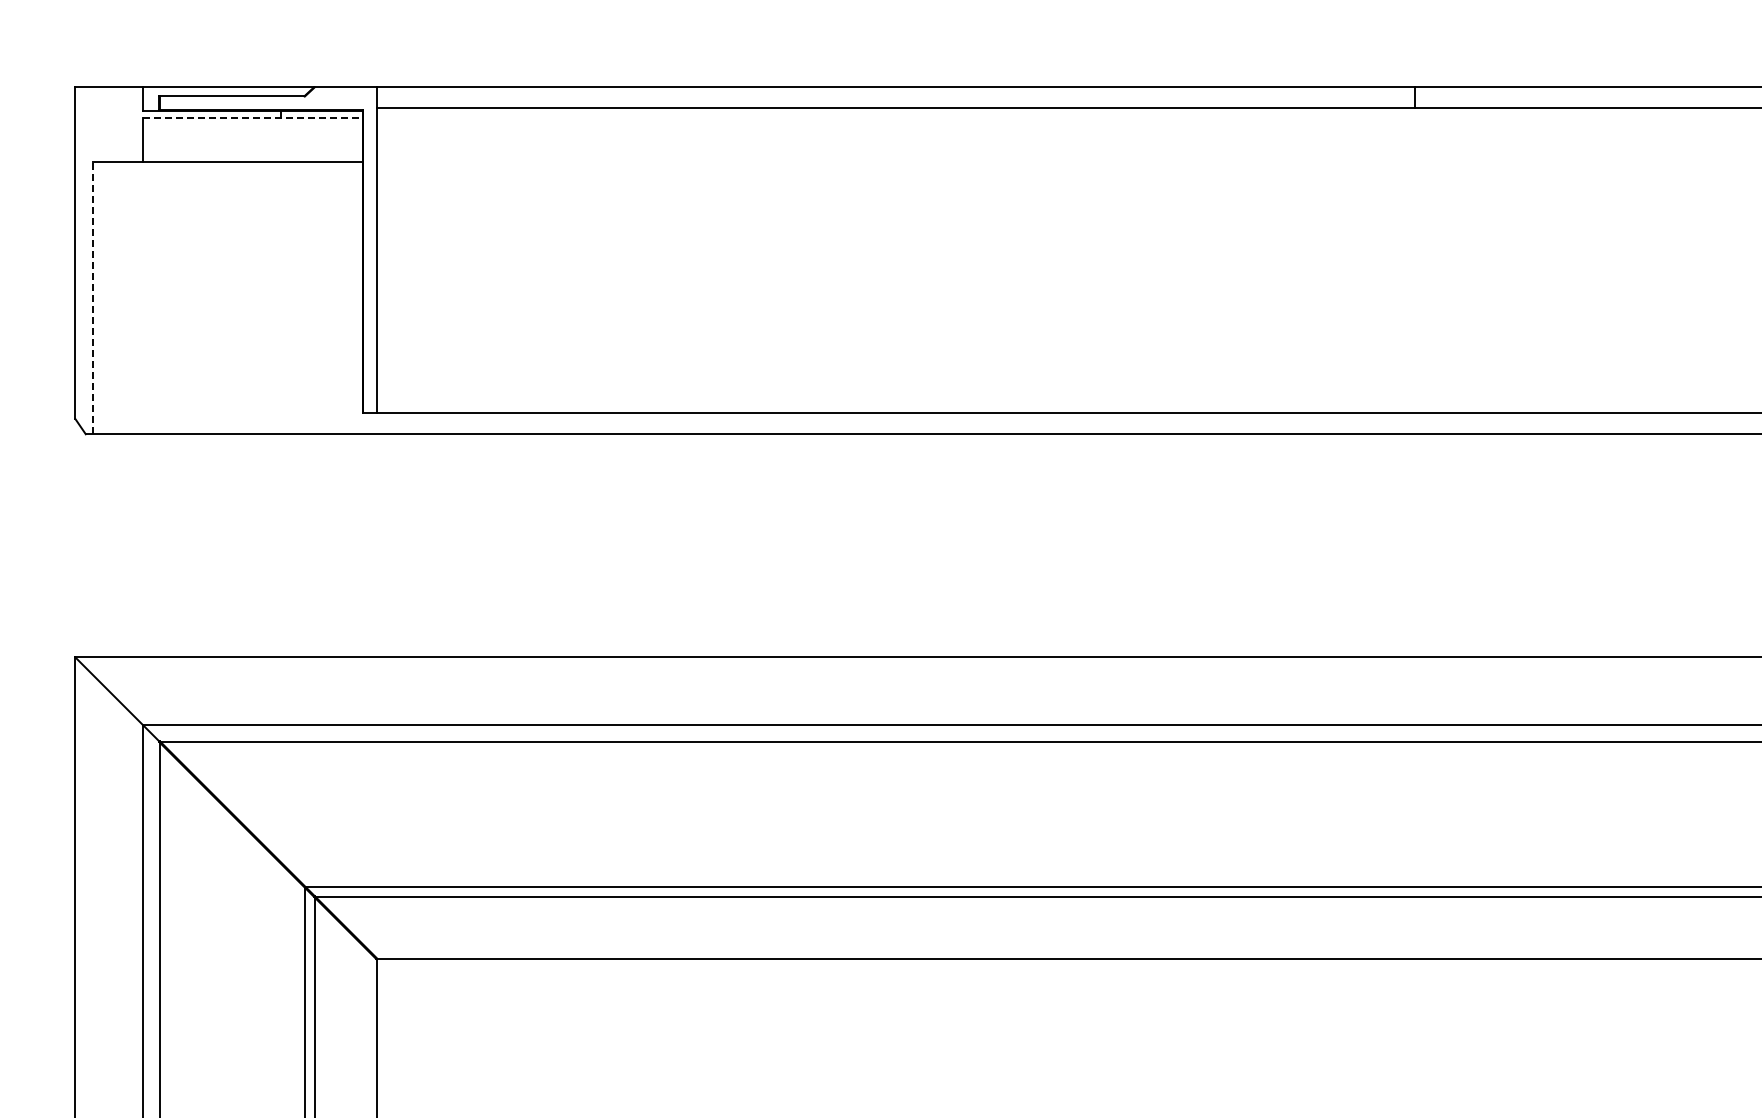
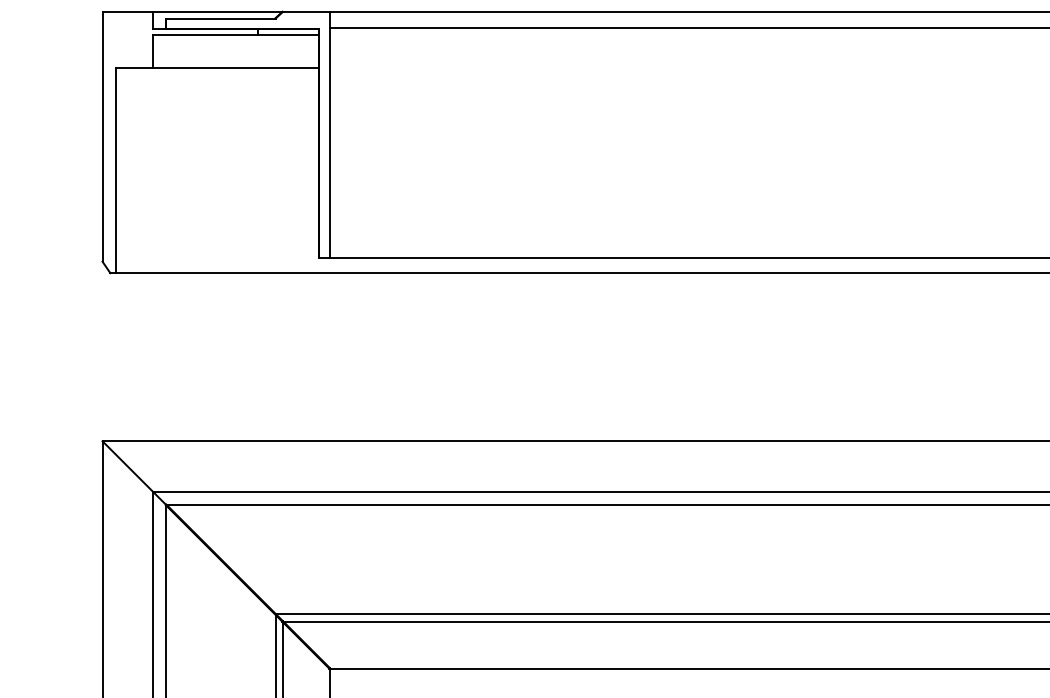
line: (252, 118) -> (235, 35), dashed -> solid
line: (93, 297) -> (116, 170), dashed -> solid

